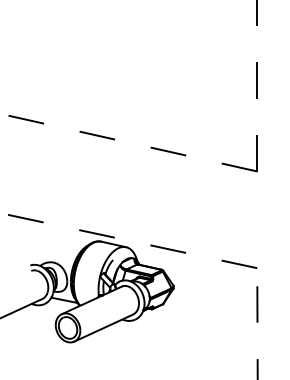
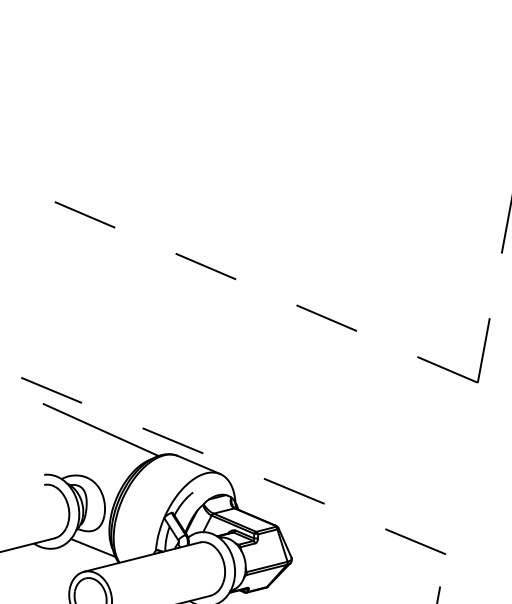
line: (56, 234) -> (100, 428), added

